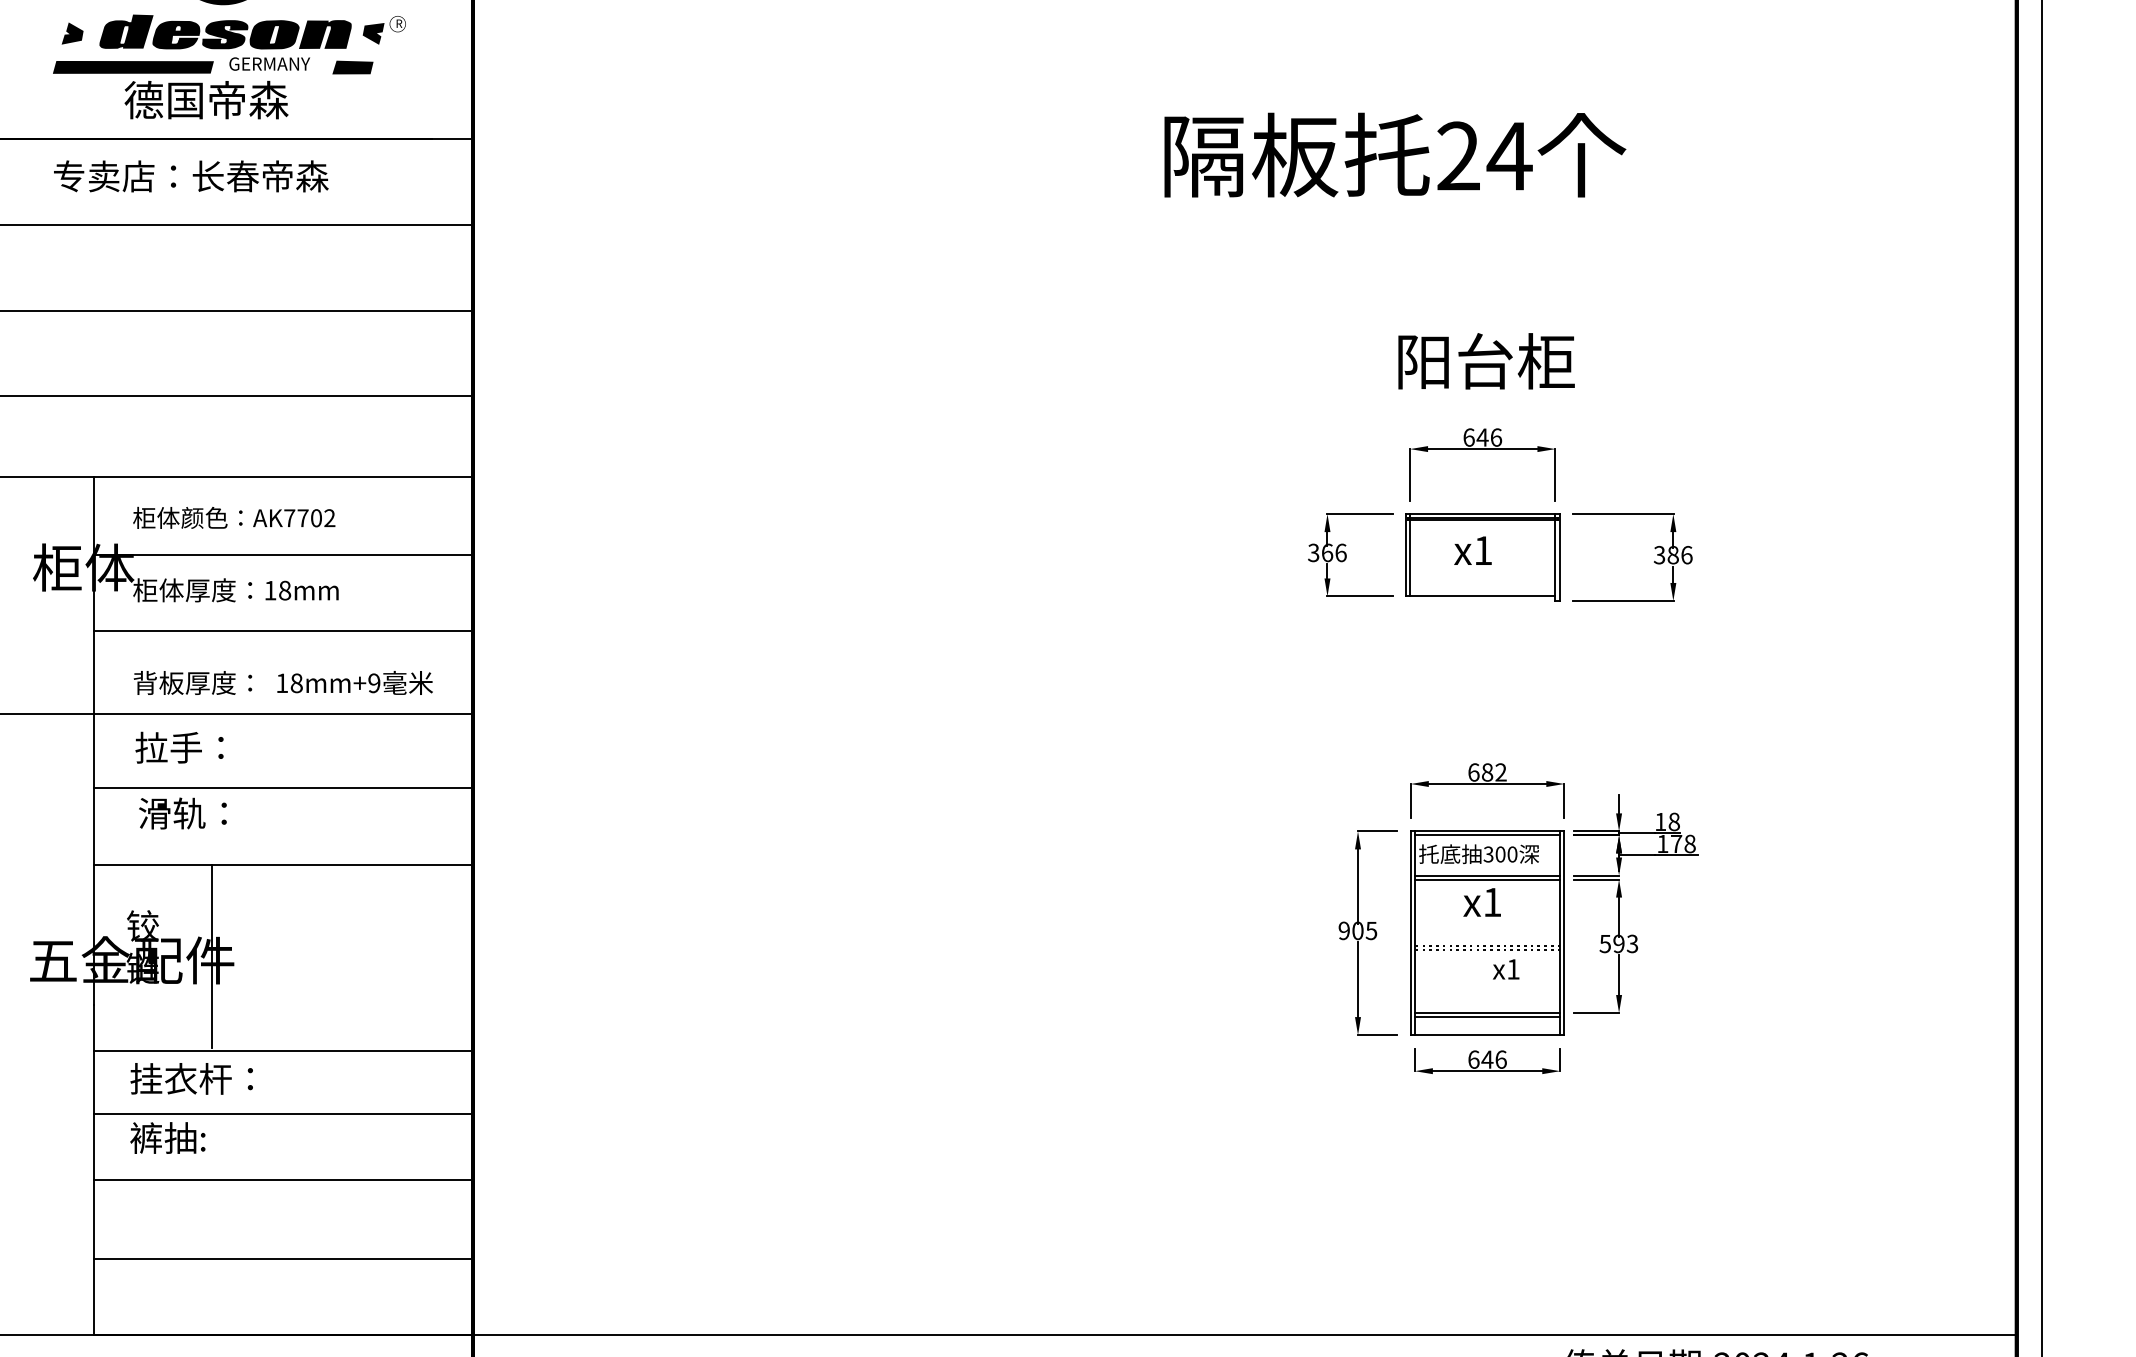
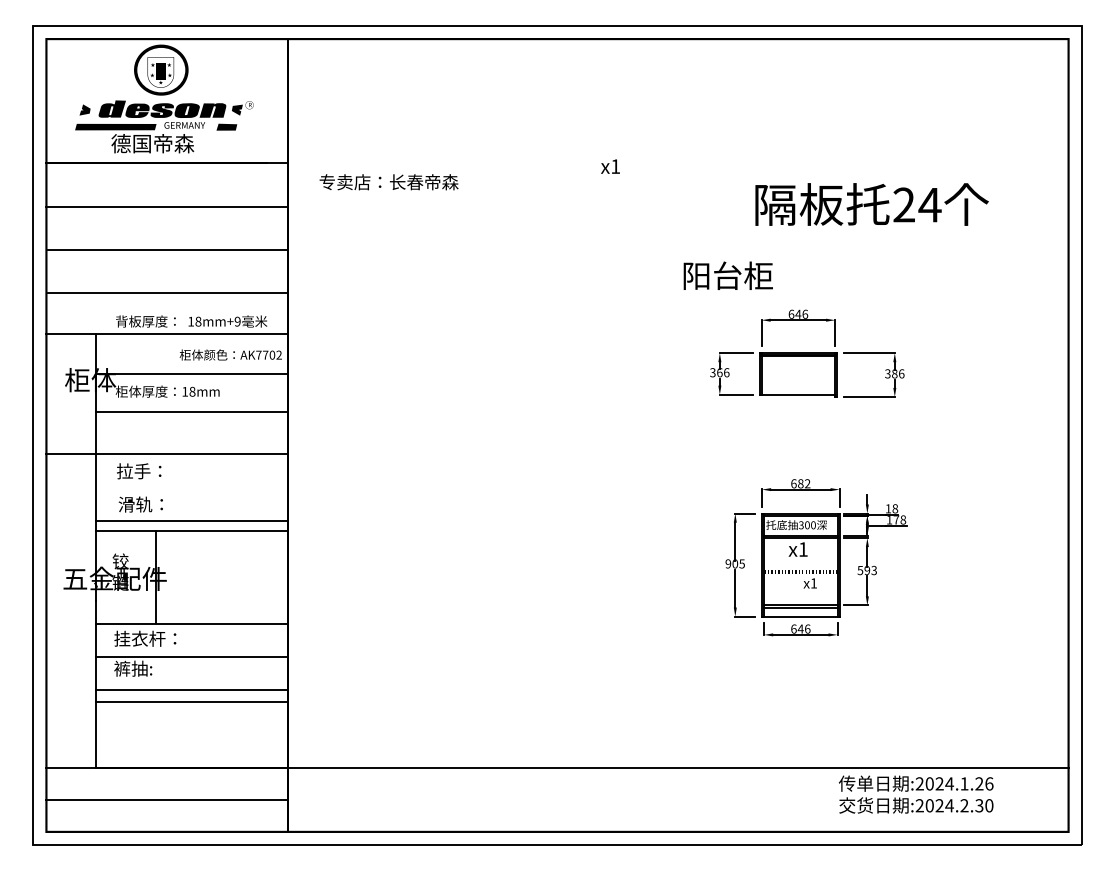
text: (1393, 155) -> (871, 204), moved
text: (190, 176) -> (388, 182), moved
text: (1484, 360) -> (727, 275), moved
text: (233, 516) -> (230, 354), moved
text: (1473, 550) -> (610, 166), moved
text: (283, 682) -> (191, 321), moved
line: (283, 787) -> (191, 520), moved
line: (283, 1258) -> (191, 701), moved

